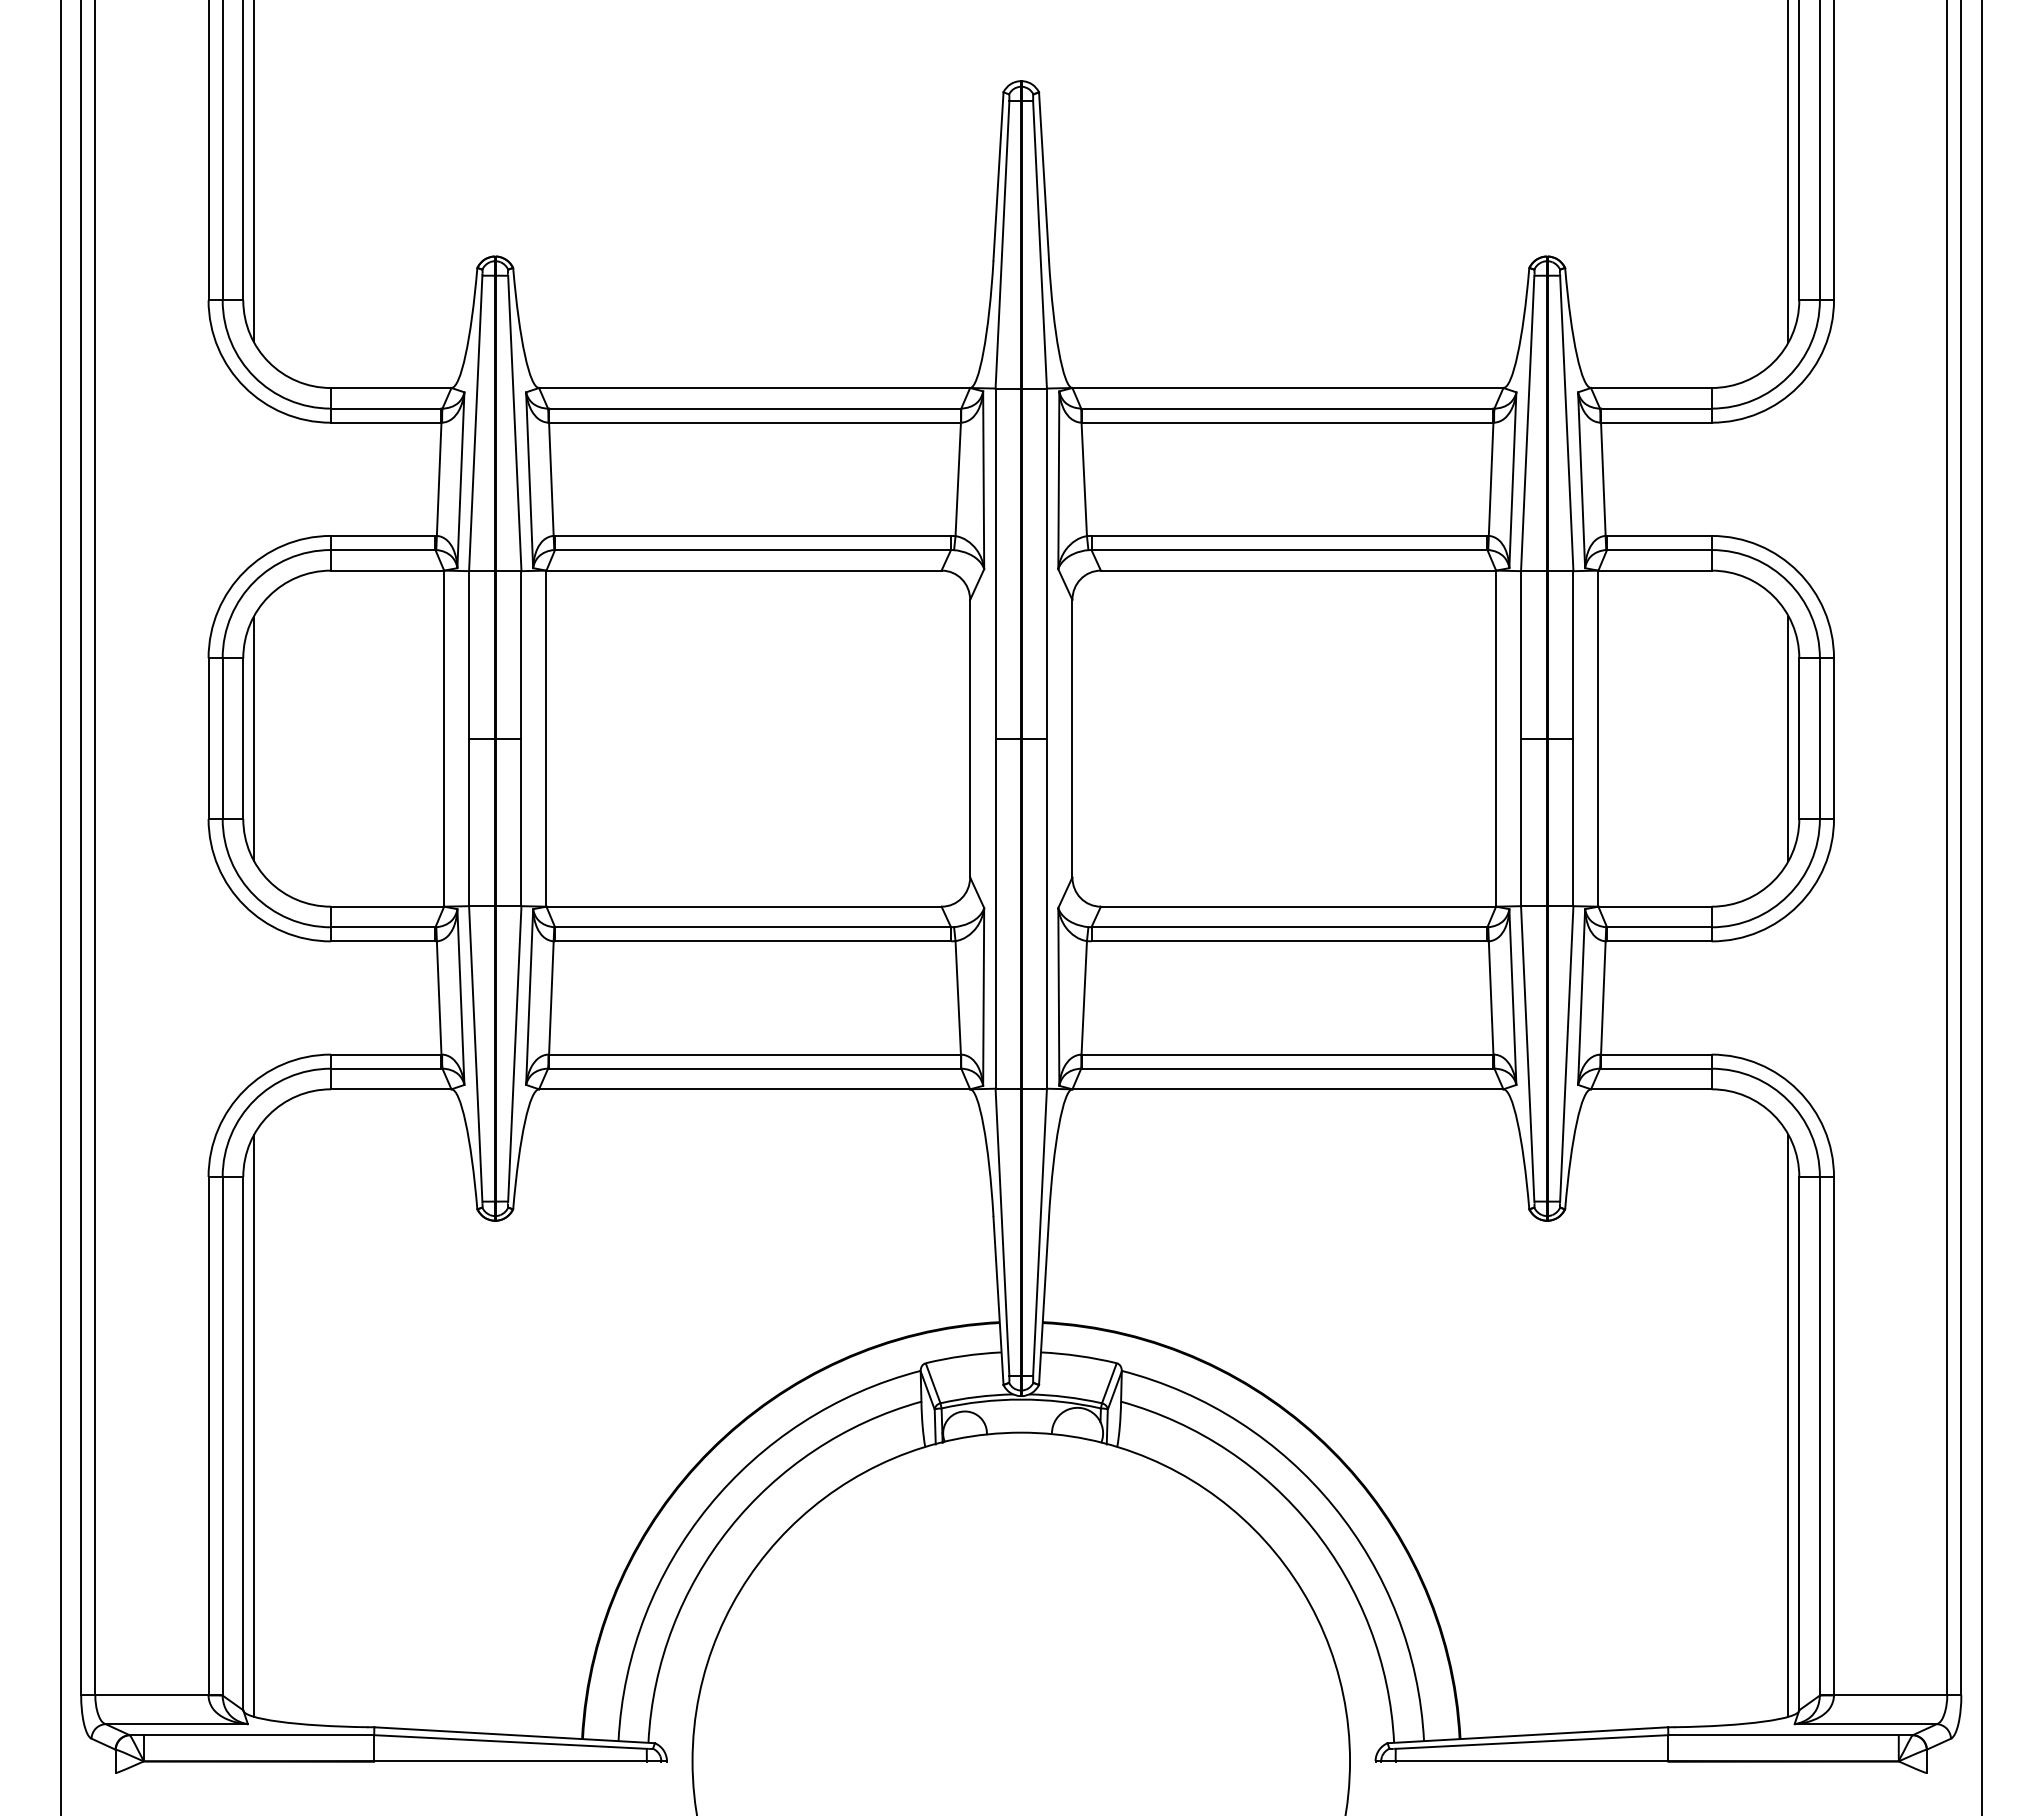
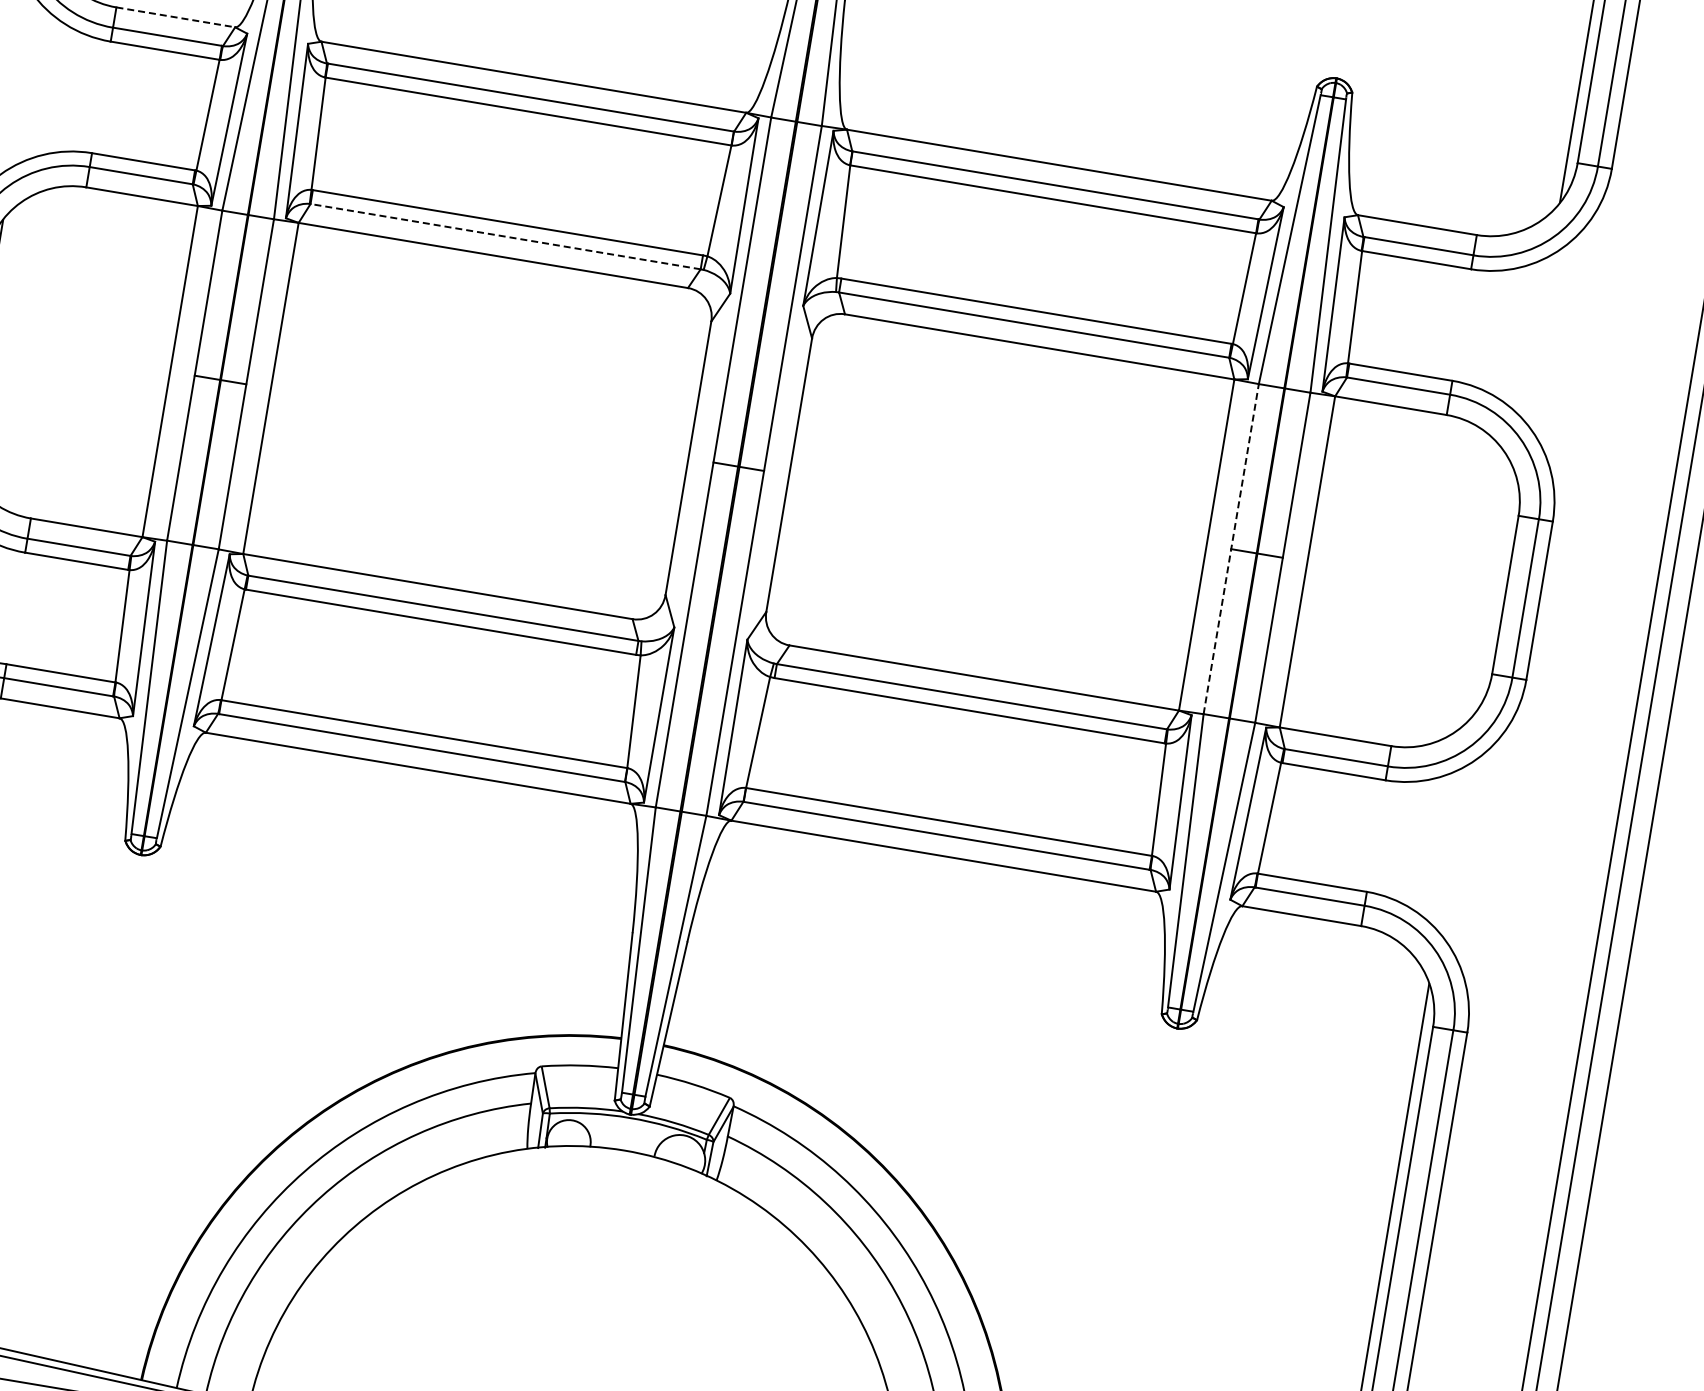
line: (391, 388) -> (176, 17), solid -> dashed
line: (753, 550) -> (505, 237), solid -> dashed
line: (1521, 738) -> (1231, 549), solid -> dashed
line: (1788, 738) -> (1494, 593), removed

